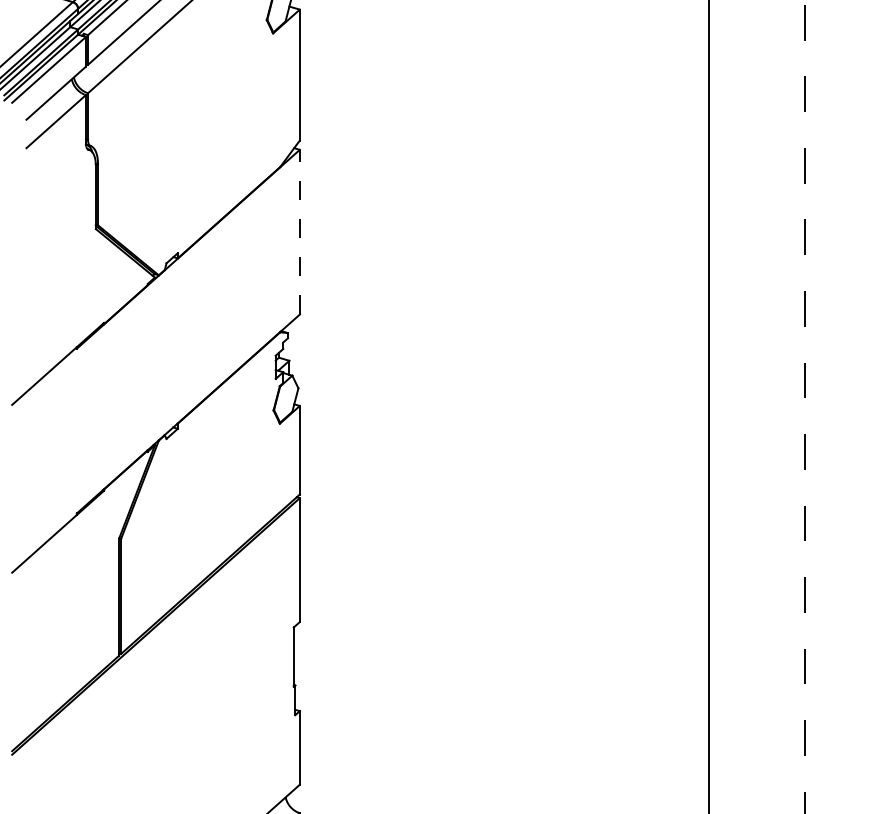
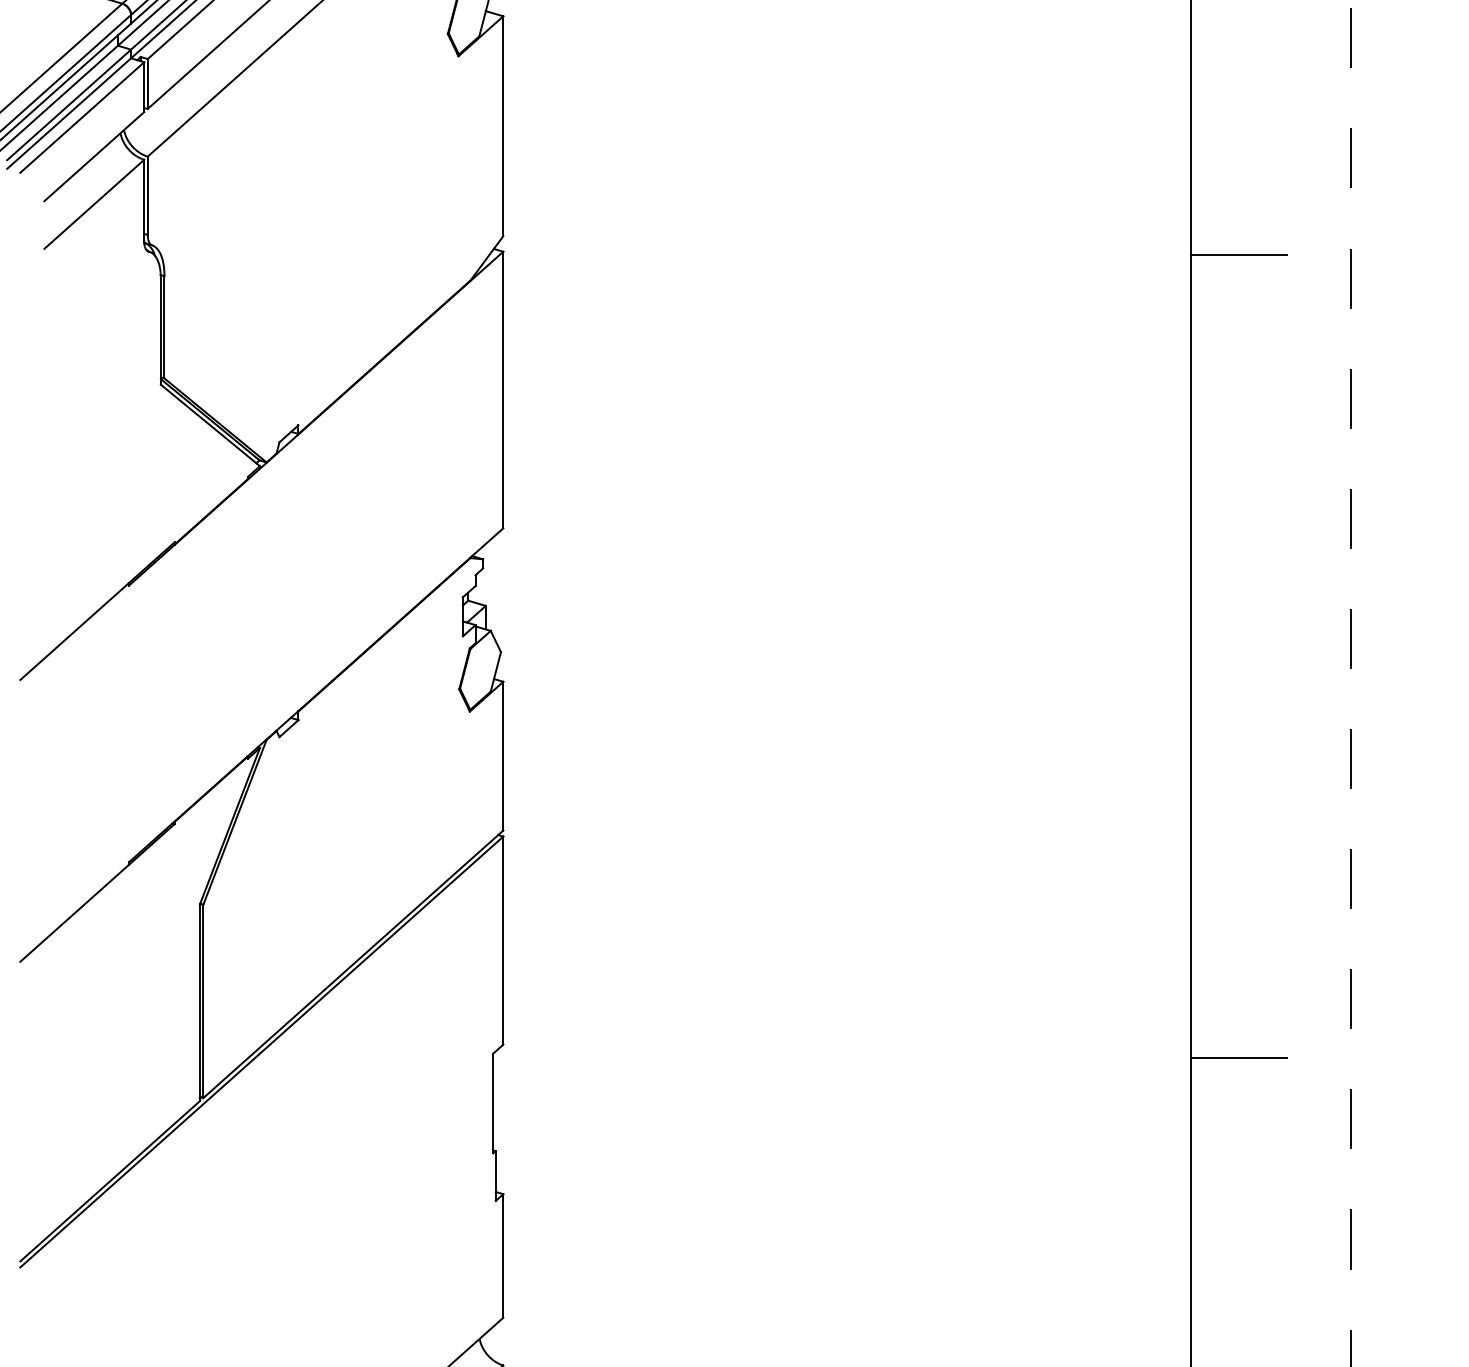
line: (737, 151) -> (1238, 254), added
line: (299, 231) -> (502, 388), dashed -> solid
line: (737, 629) -> (1238, 1057), added

